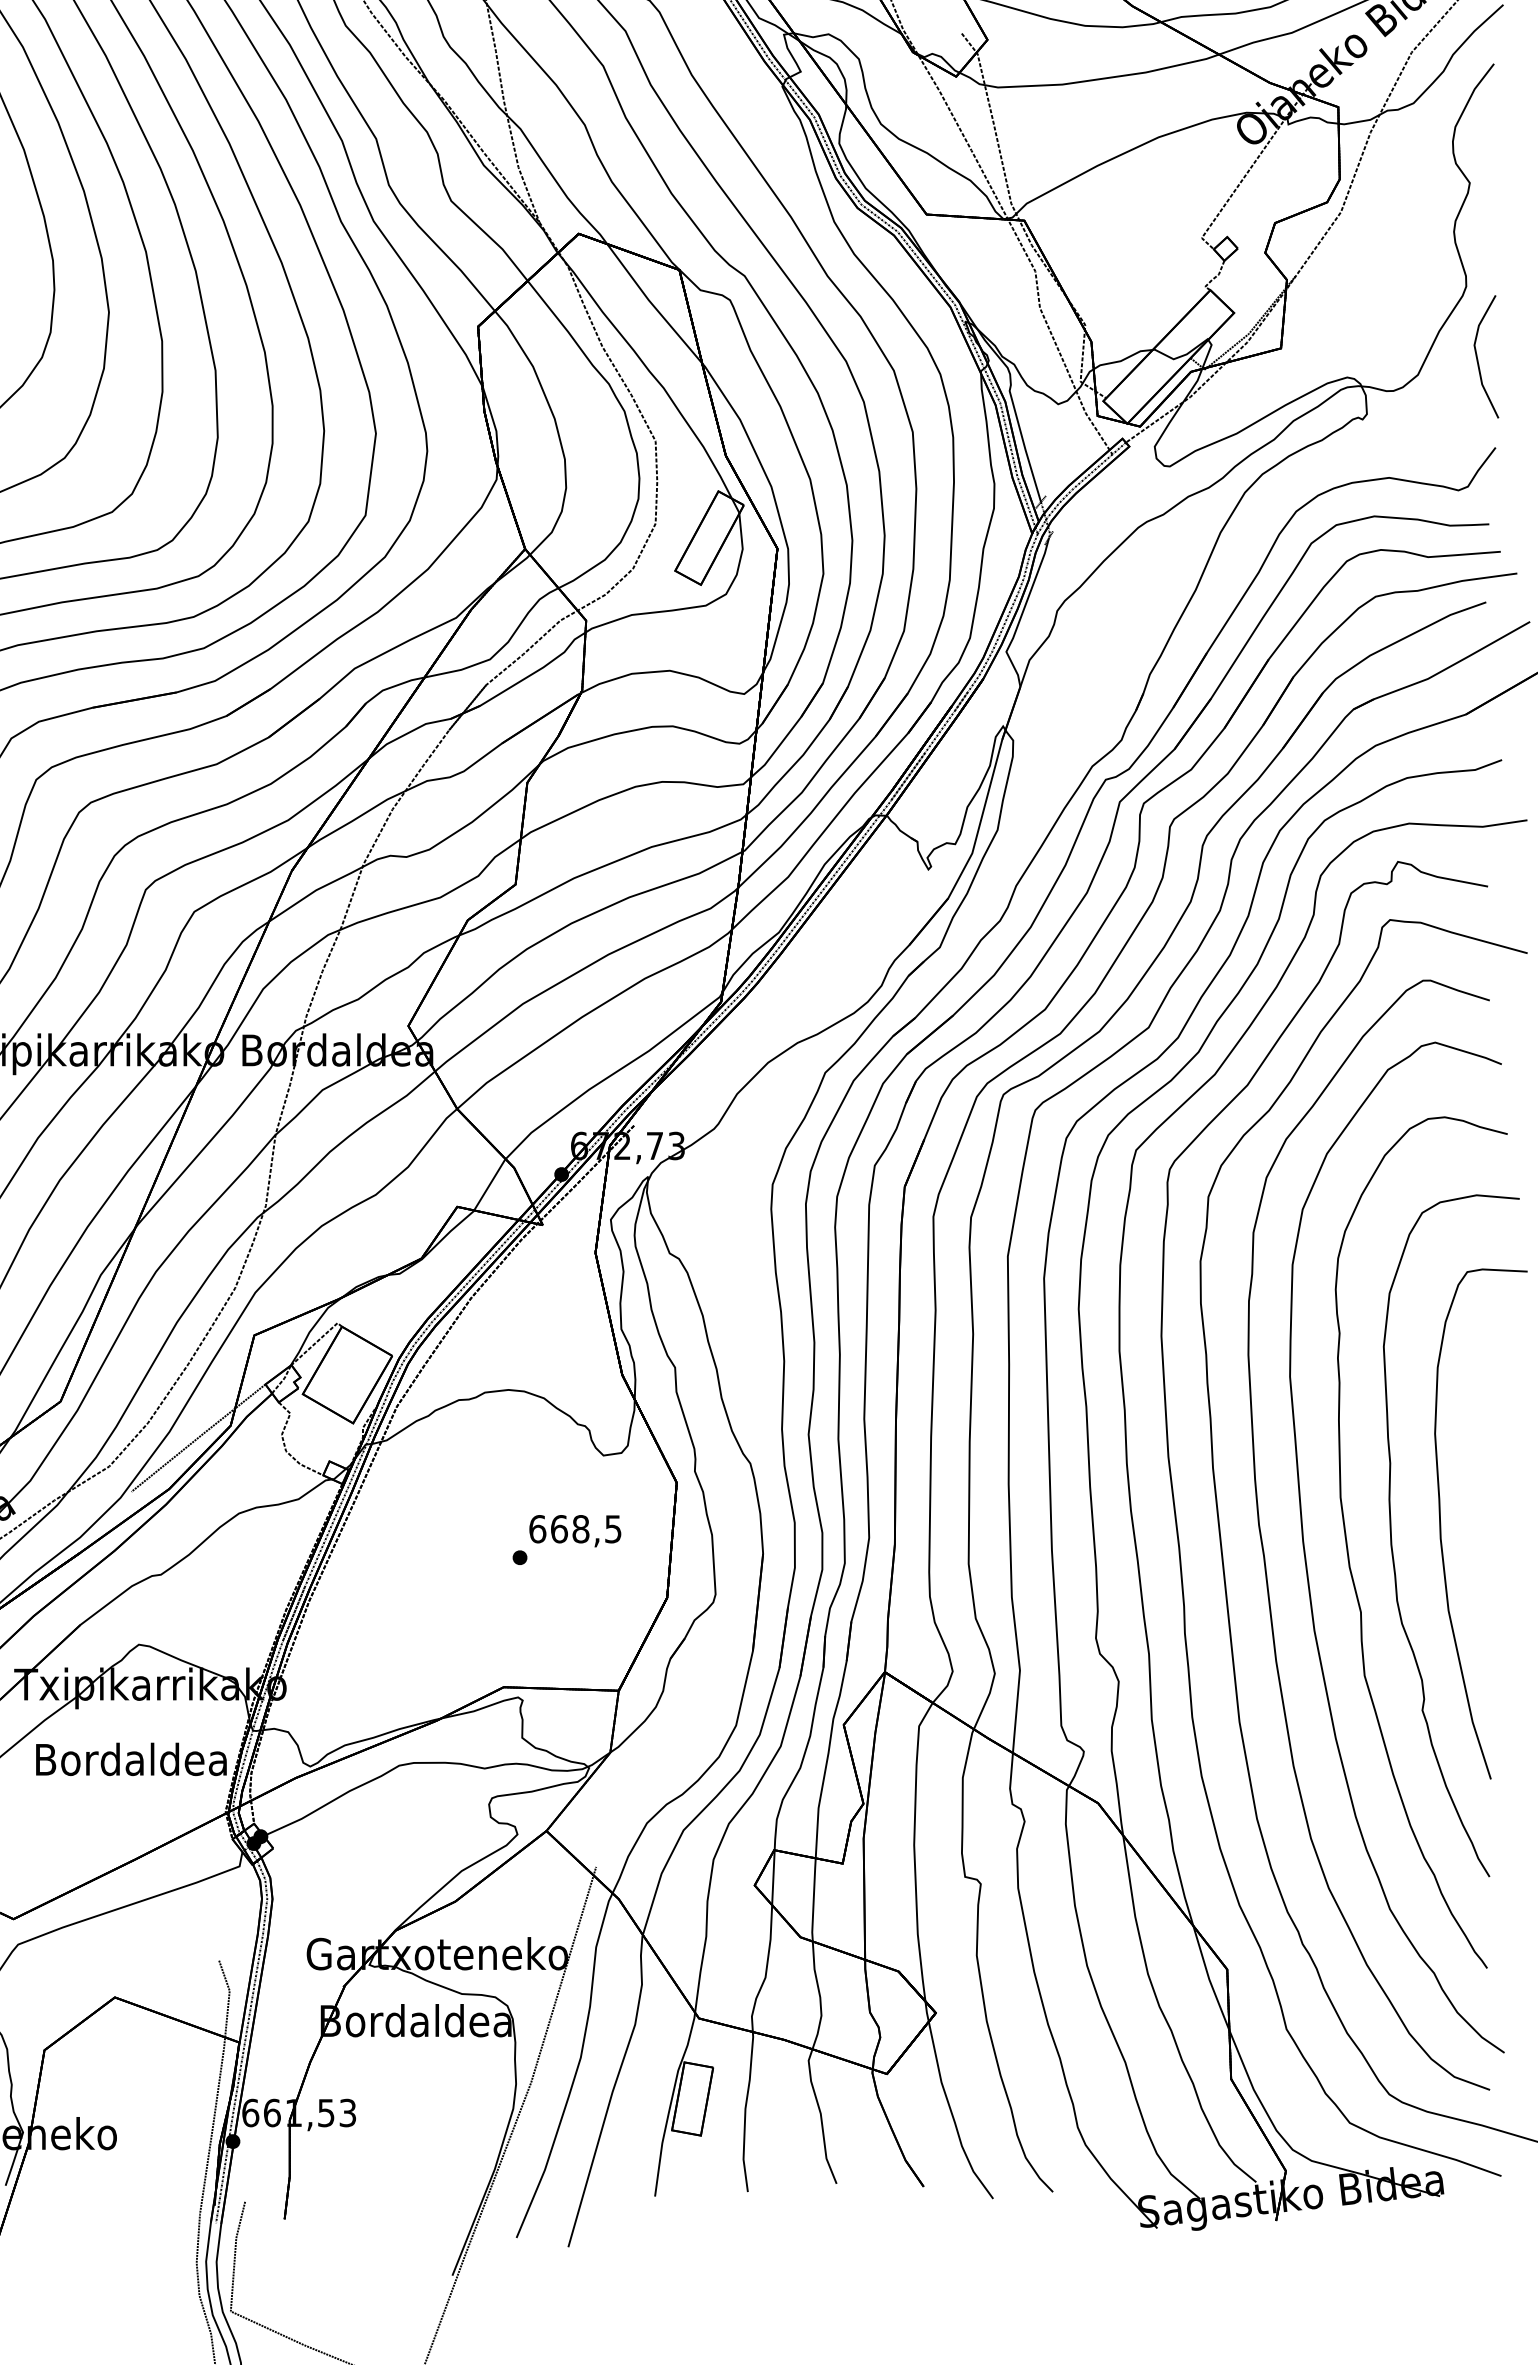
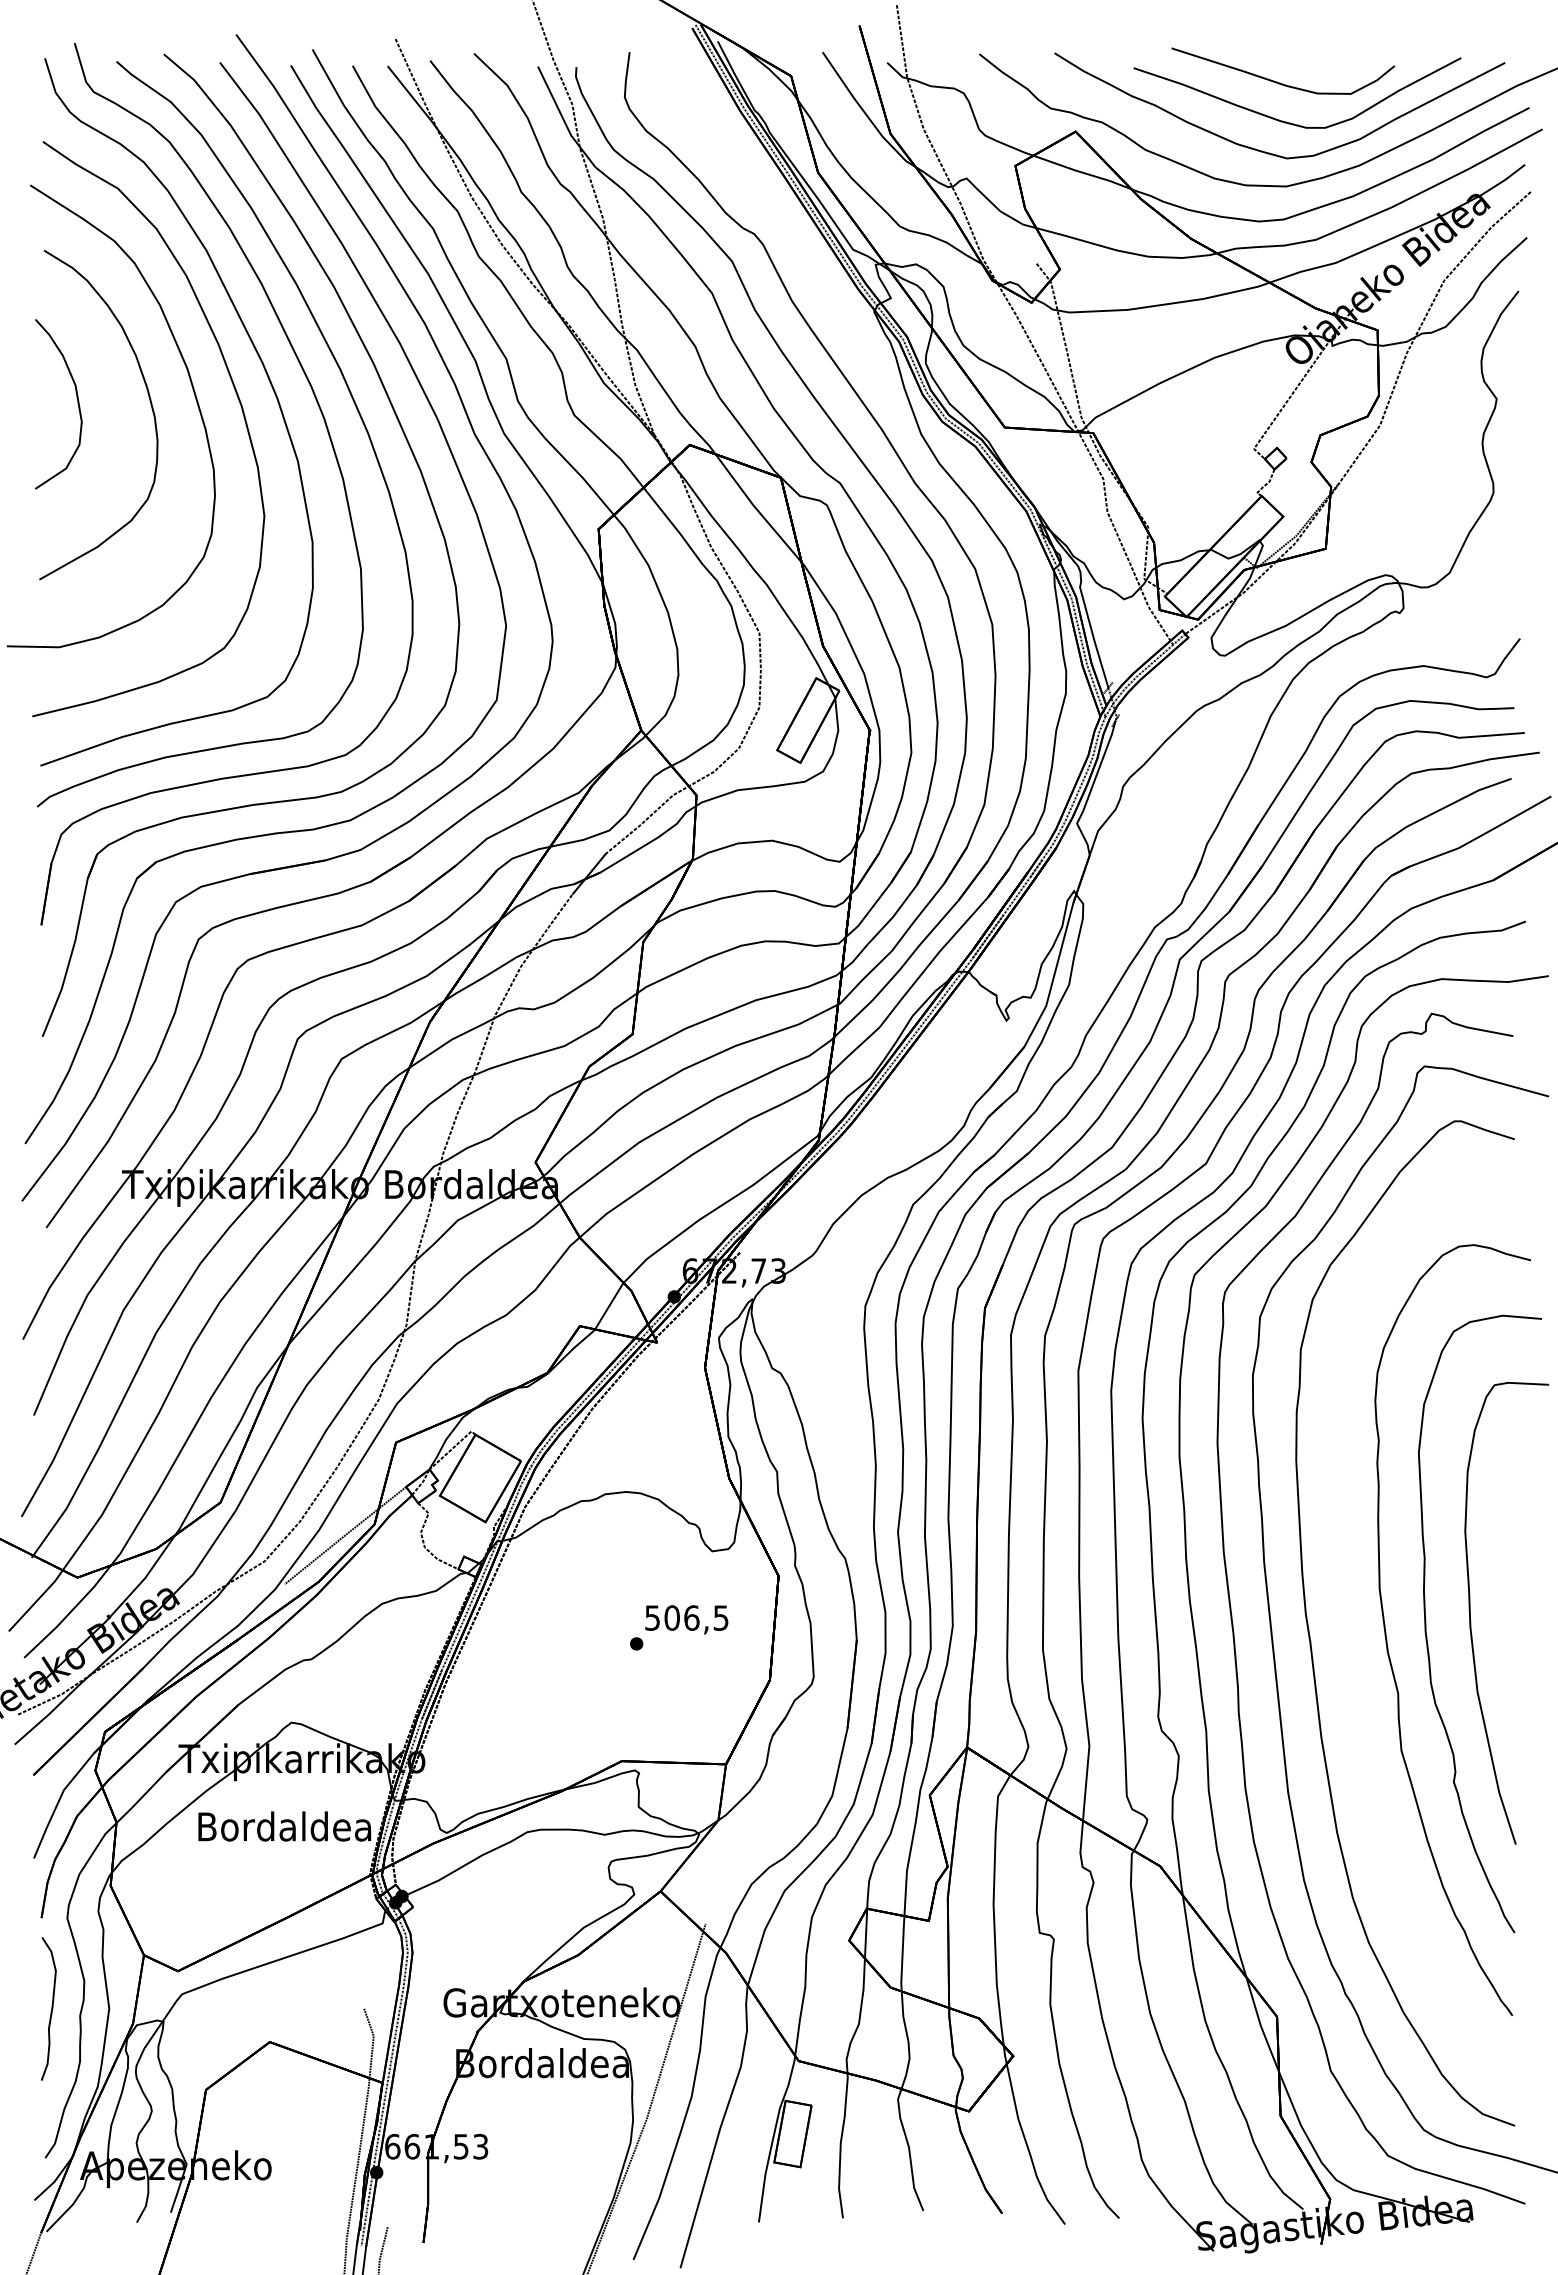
line: (1478, 358) -> (1504, 557), removed
text: (559, 1528) -> (672, 1617), 668,5 -> 506,5
part: (1307, 1562) -> (1349, 1648), removed

